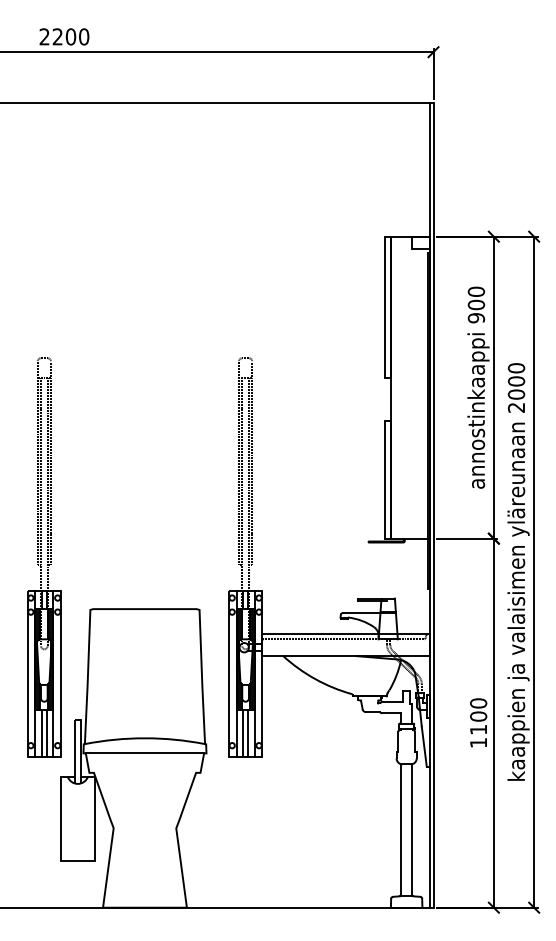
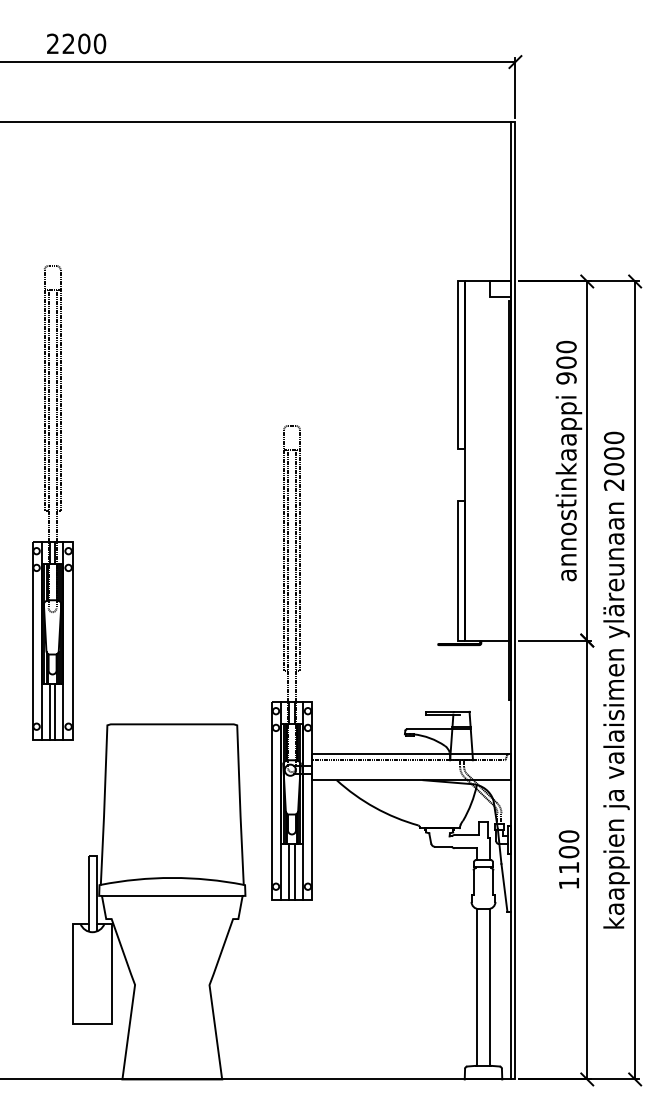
part: (44, 557) -> (52, 502), moved

